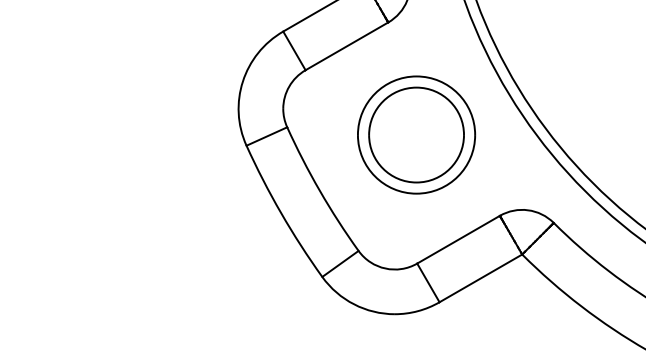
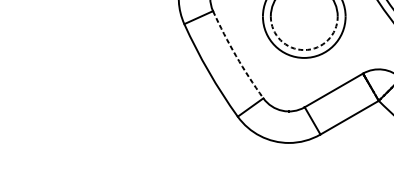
arc: (416, 182) -> (304, 50), solid -> dashed
arc: (319, 190) -> (235, 55), solid -> dashed

